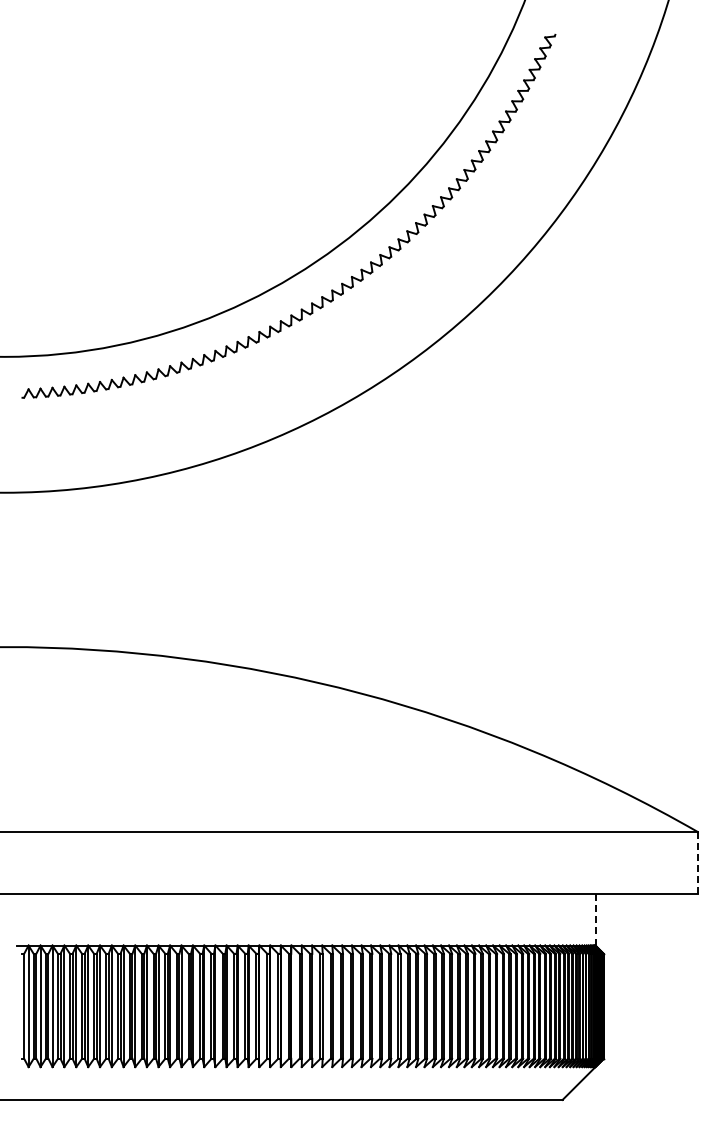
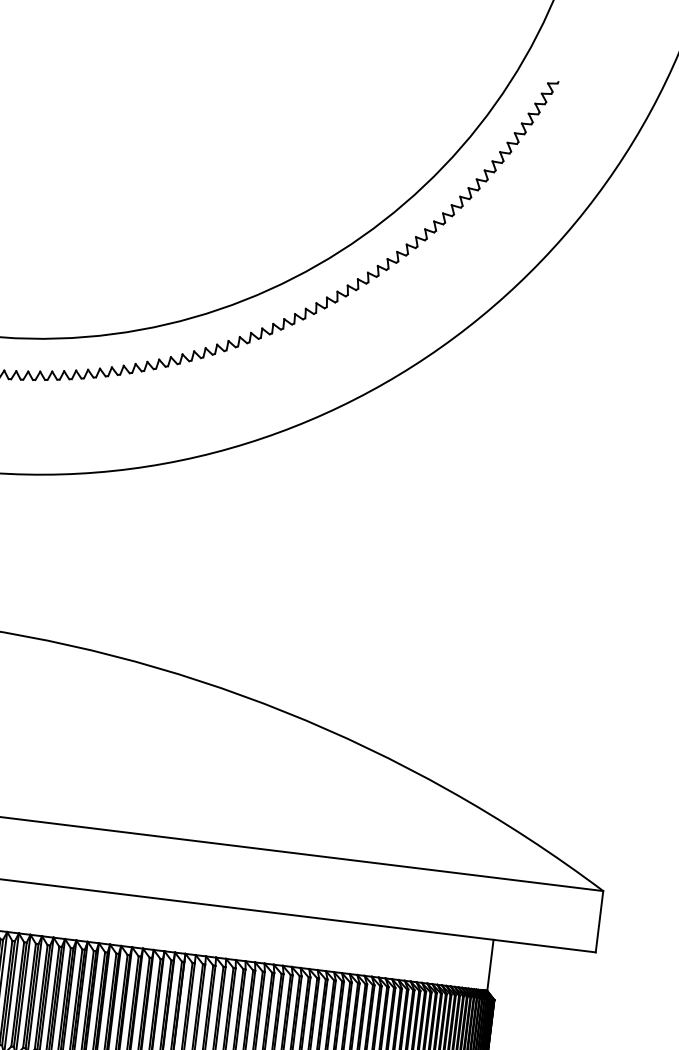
line: (698, 863) -> (599, 922), dashed -> solid
line: (595, 919) -> (490, 965), dashed -> solid

